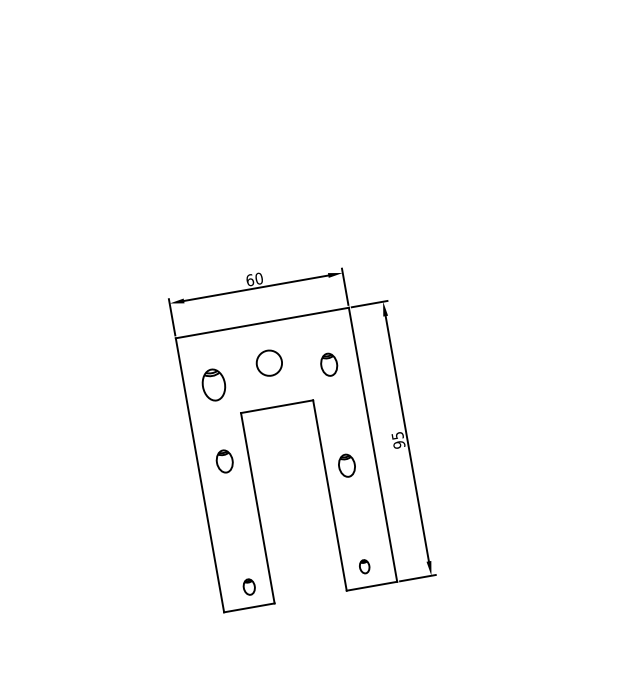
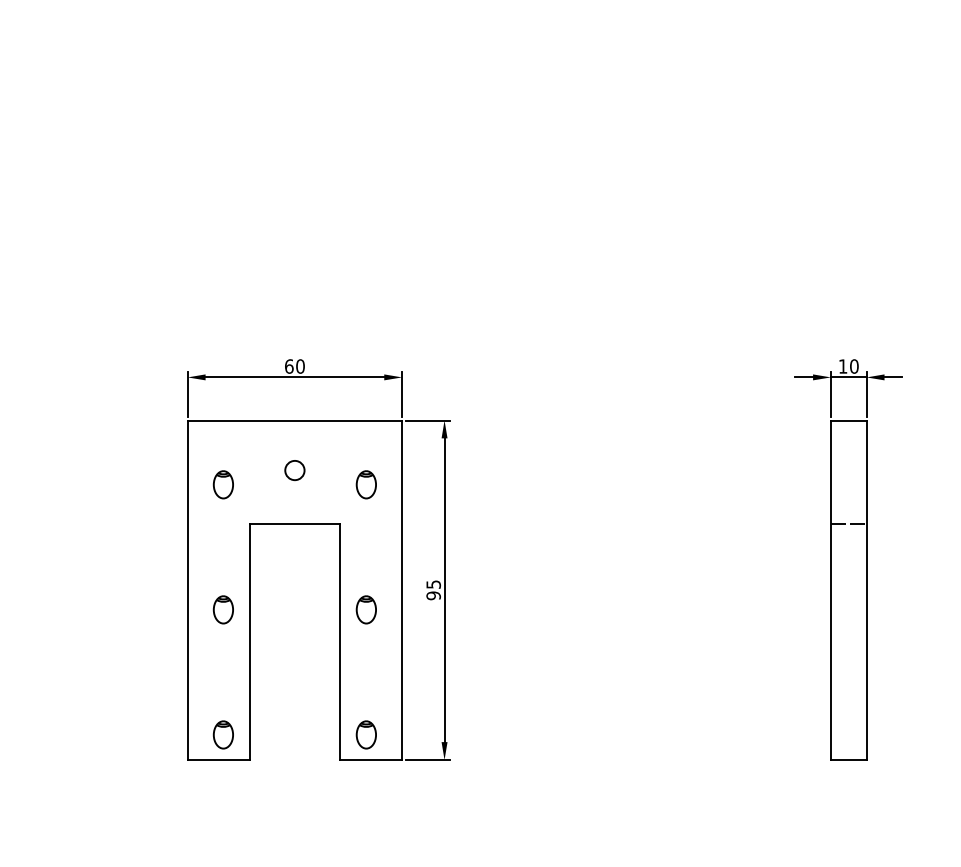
circle: (269, 363) -> (294, 470), size x0.62
part: (212, 385) -> (222, 484), size x0.71
part: (223, 461) -> (222, 609), moved
part: (364, 566) -> (365, 734), size x1.67
part: (248, 586) -> (222, 734), size x1.43

